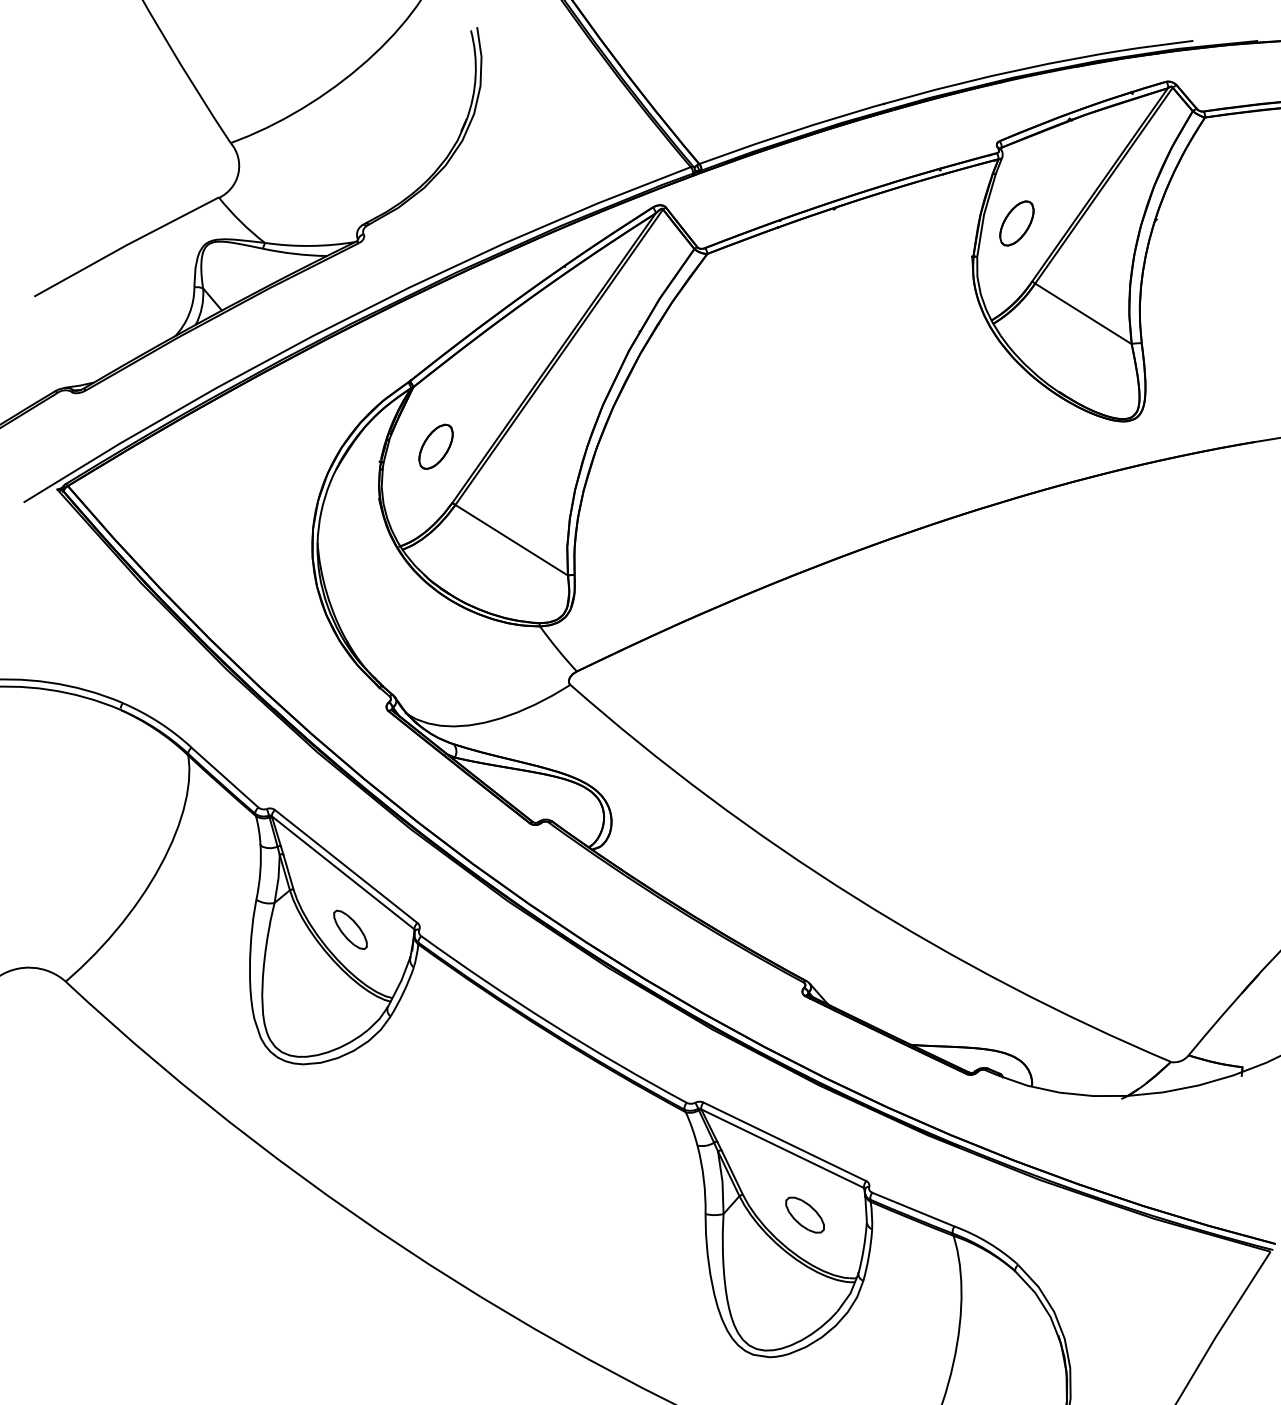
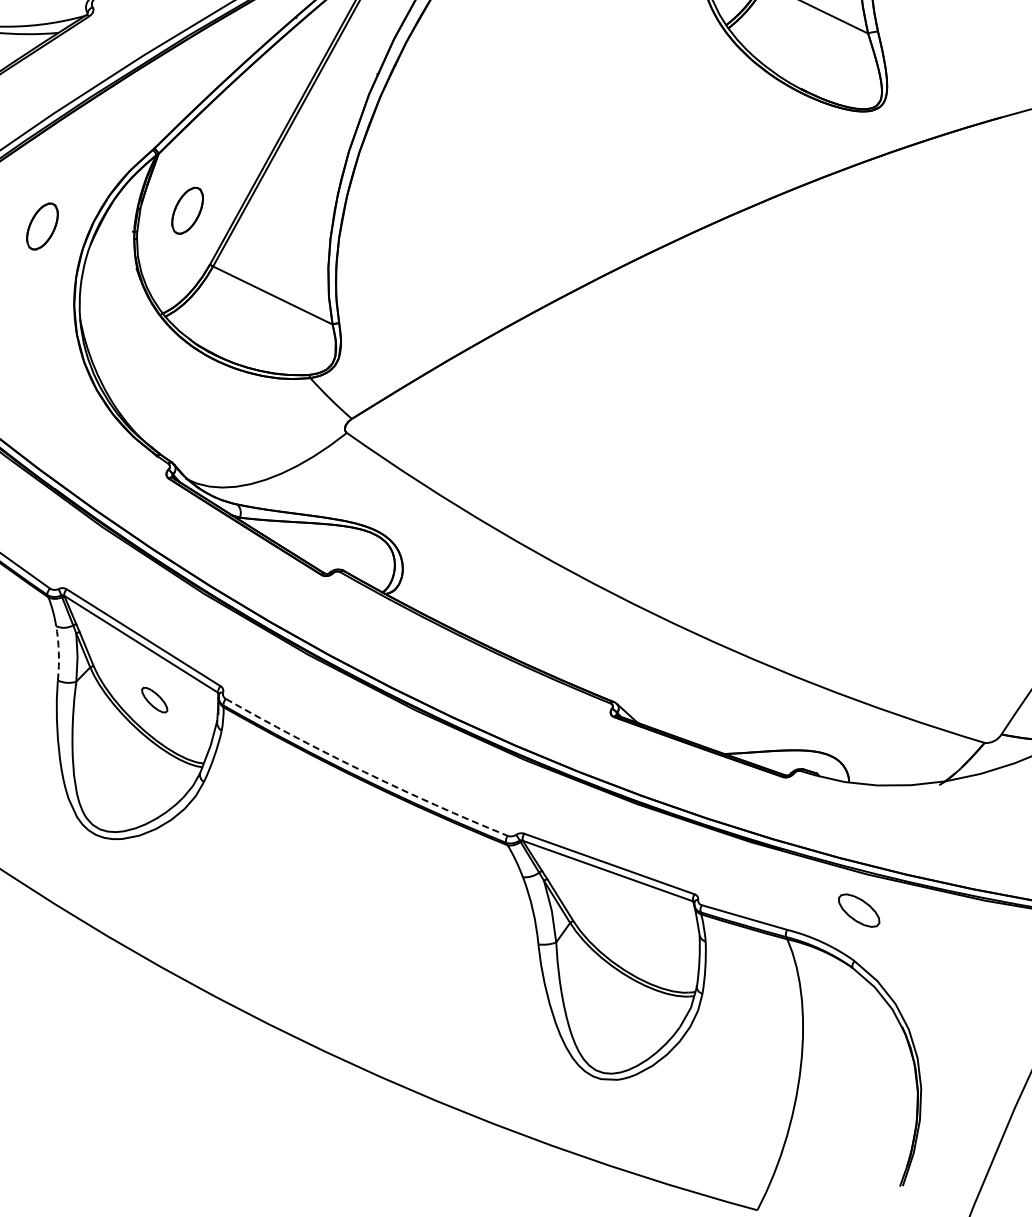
part: (289, 446) -> (41, 226), added
arc: (260, 872) -> (59, 652), solid -> dashed
part: (350, 929) -> (154, 699), size x0.7
arc: (551, 1023) -> (364, 771), solid -> dashed
part: (804, 1214) -> (858, 910), moved

